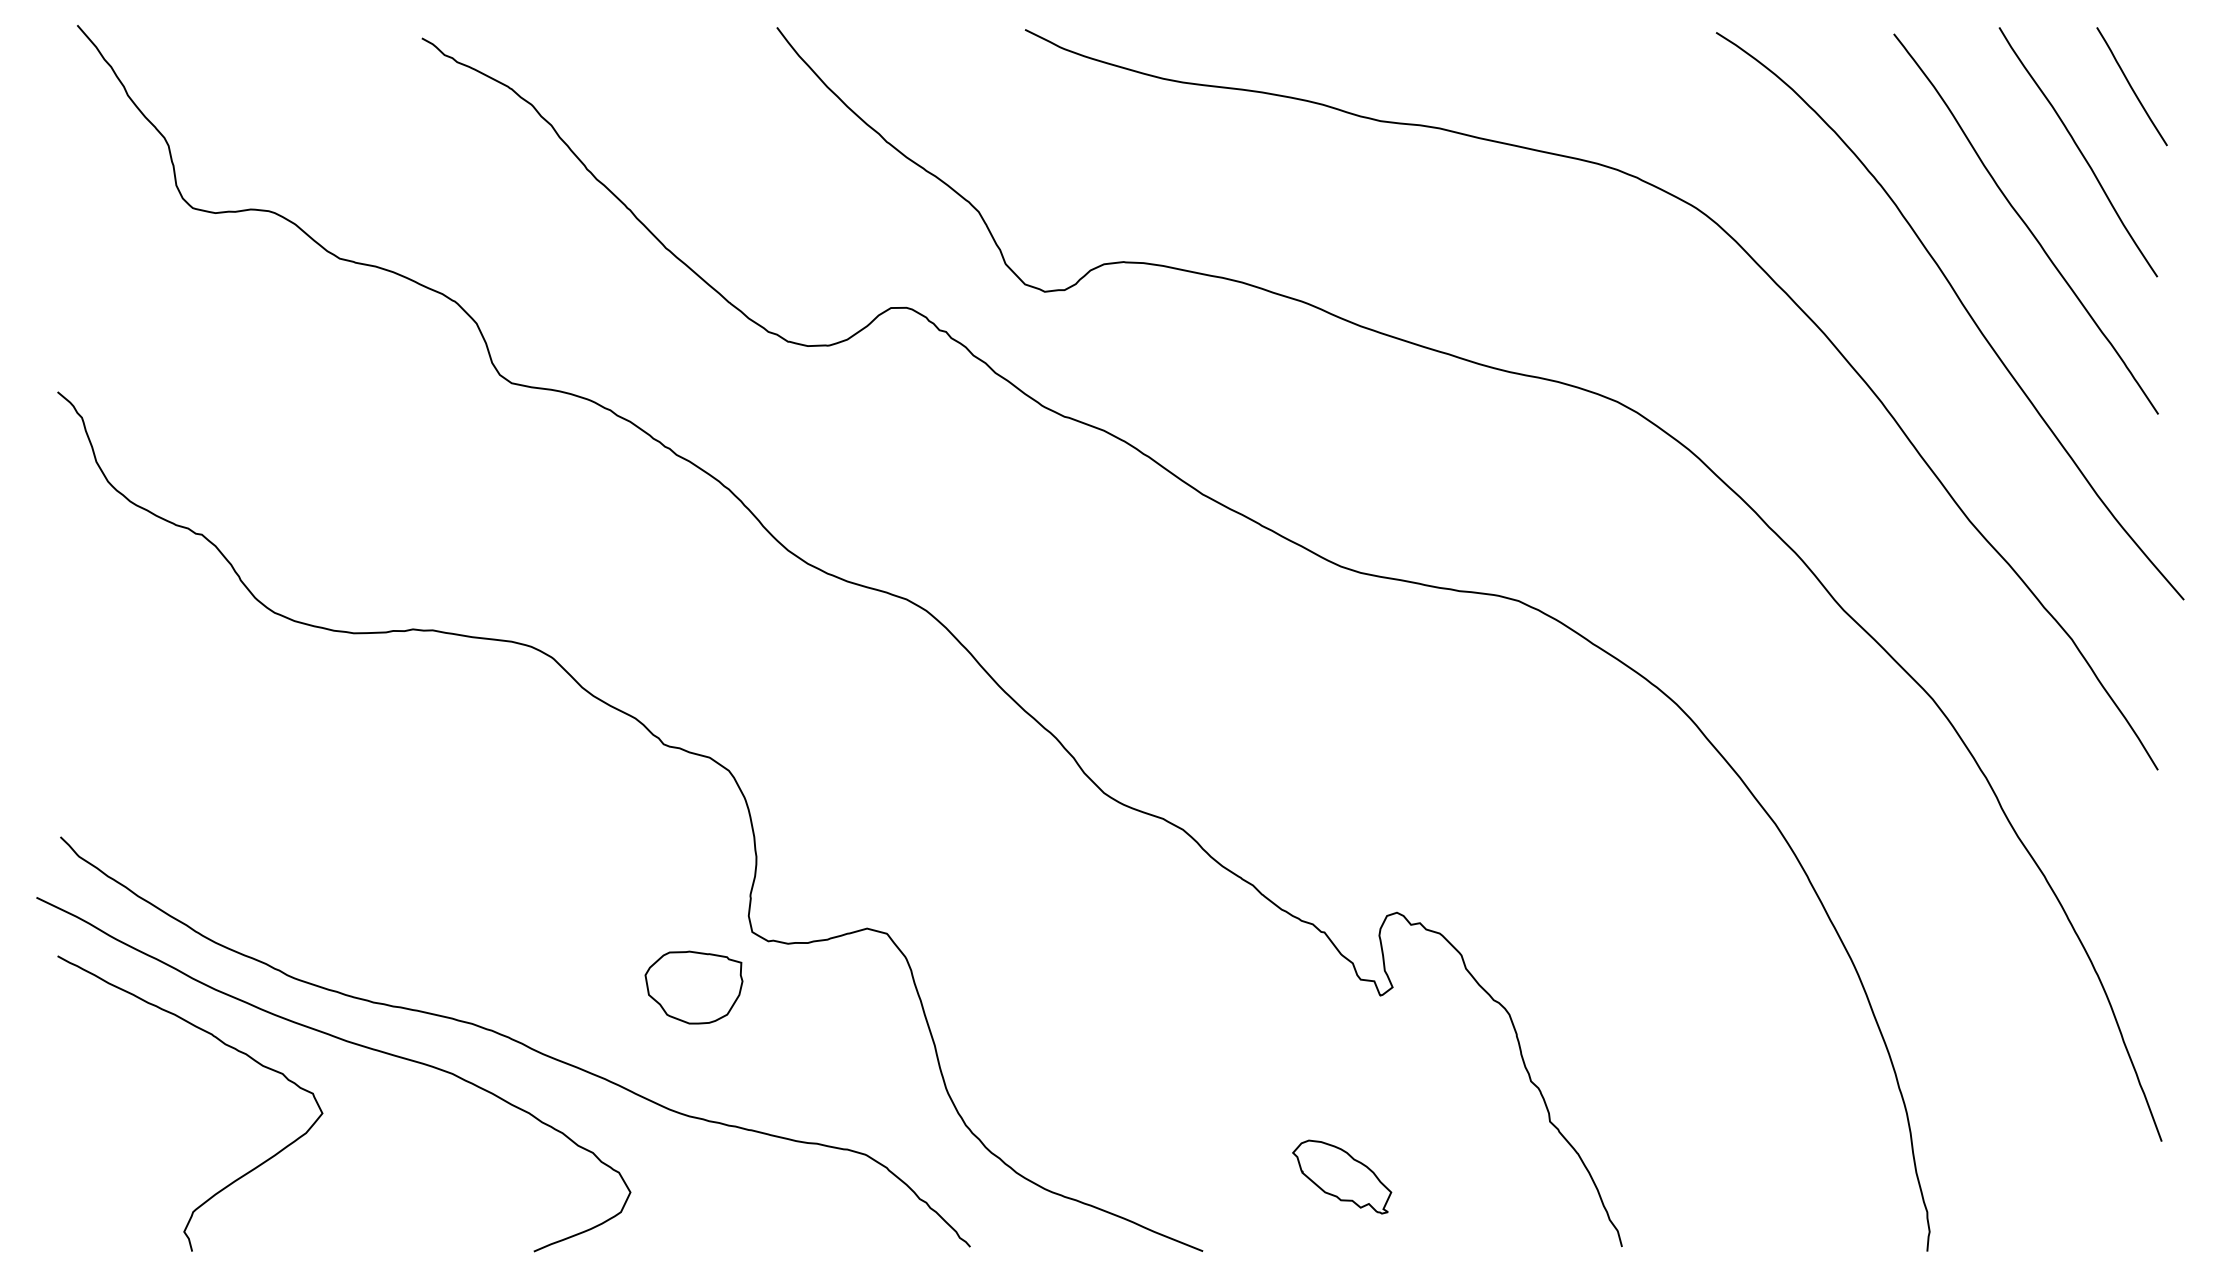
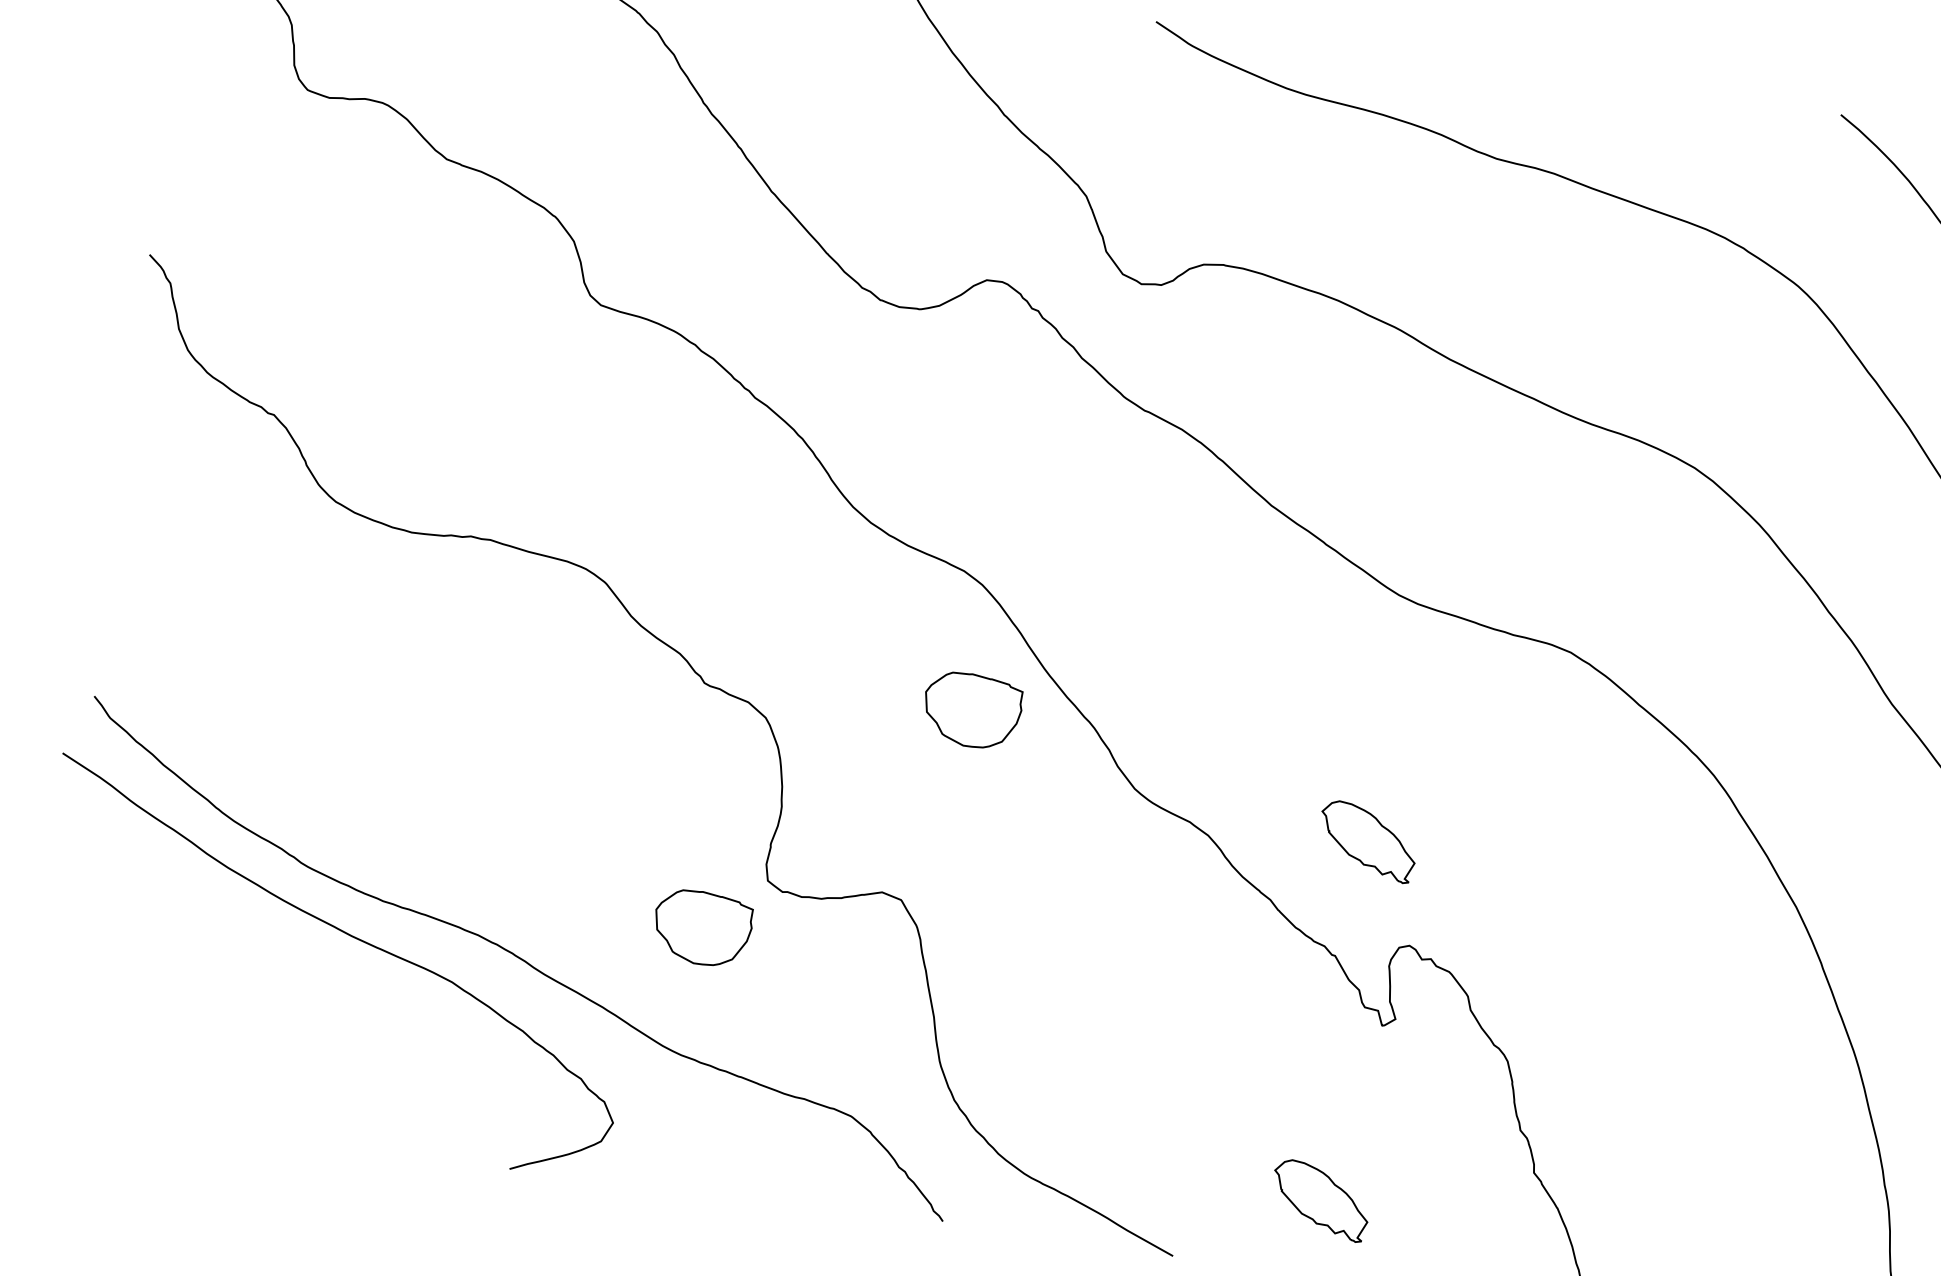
part: (932, 736) -> (972, 710), added
part: (1342, 814) -> (1368, 841), added
curve: (223, 1044) -> (228, 923), removed

